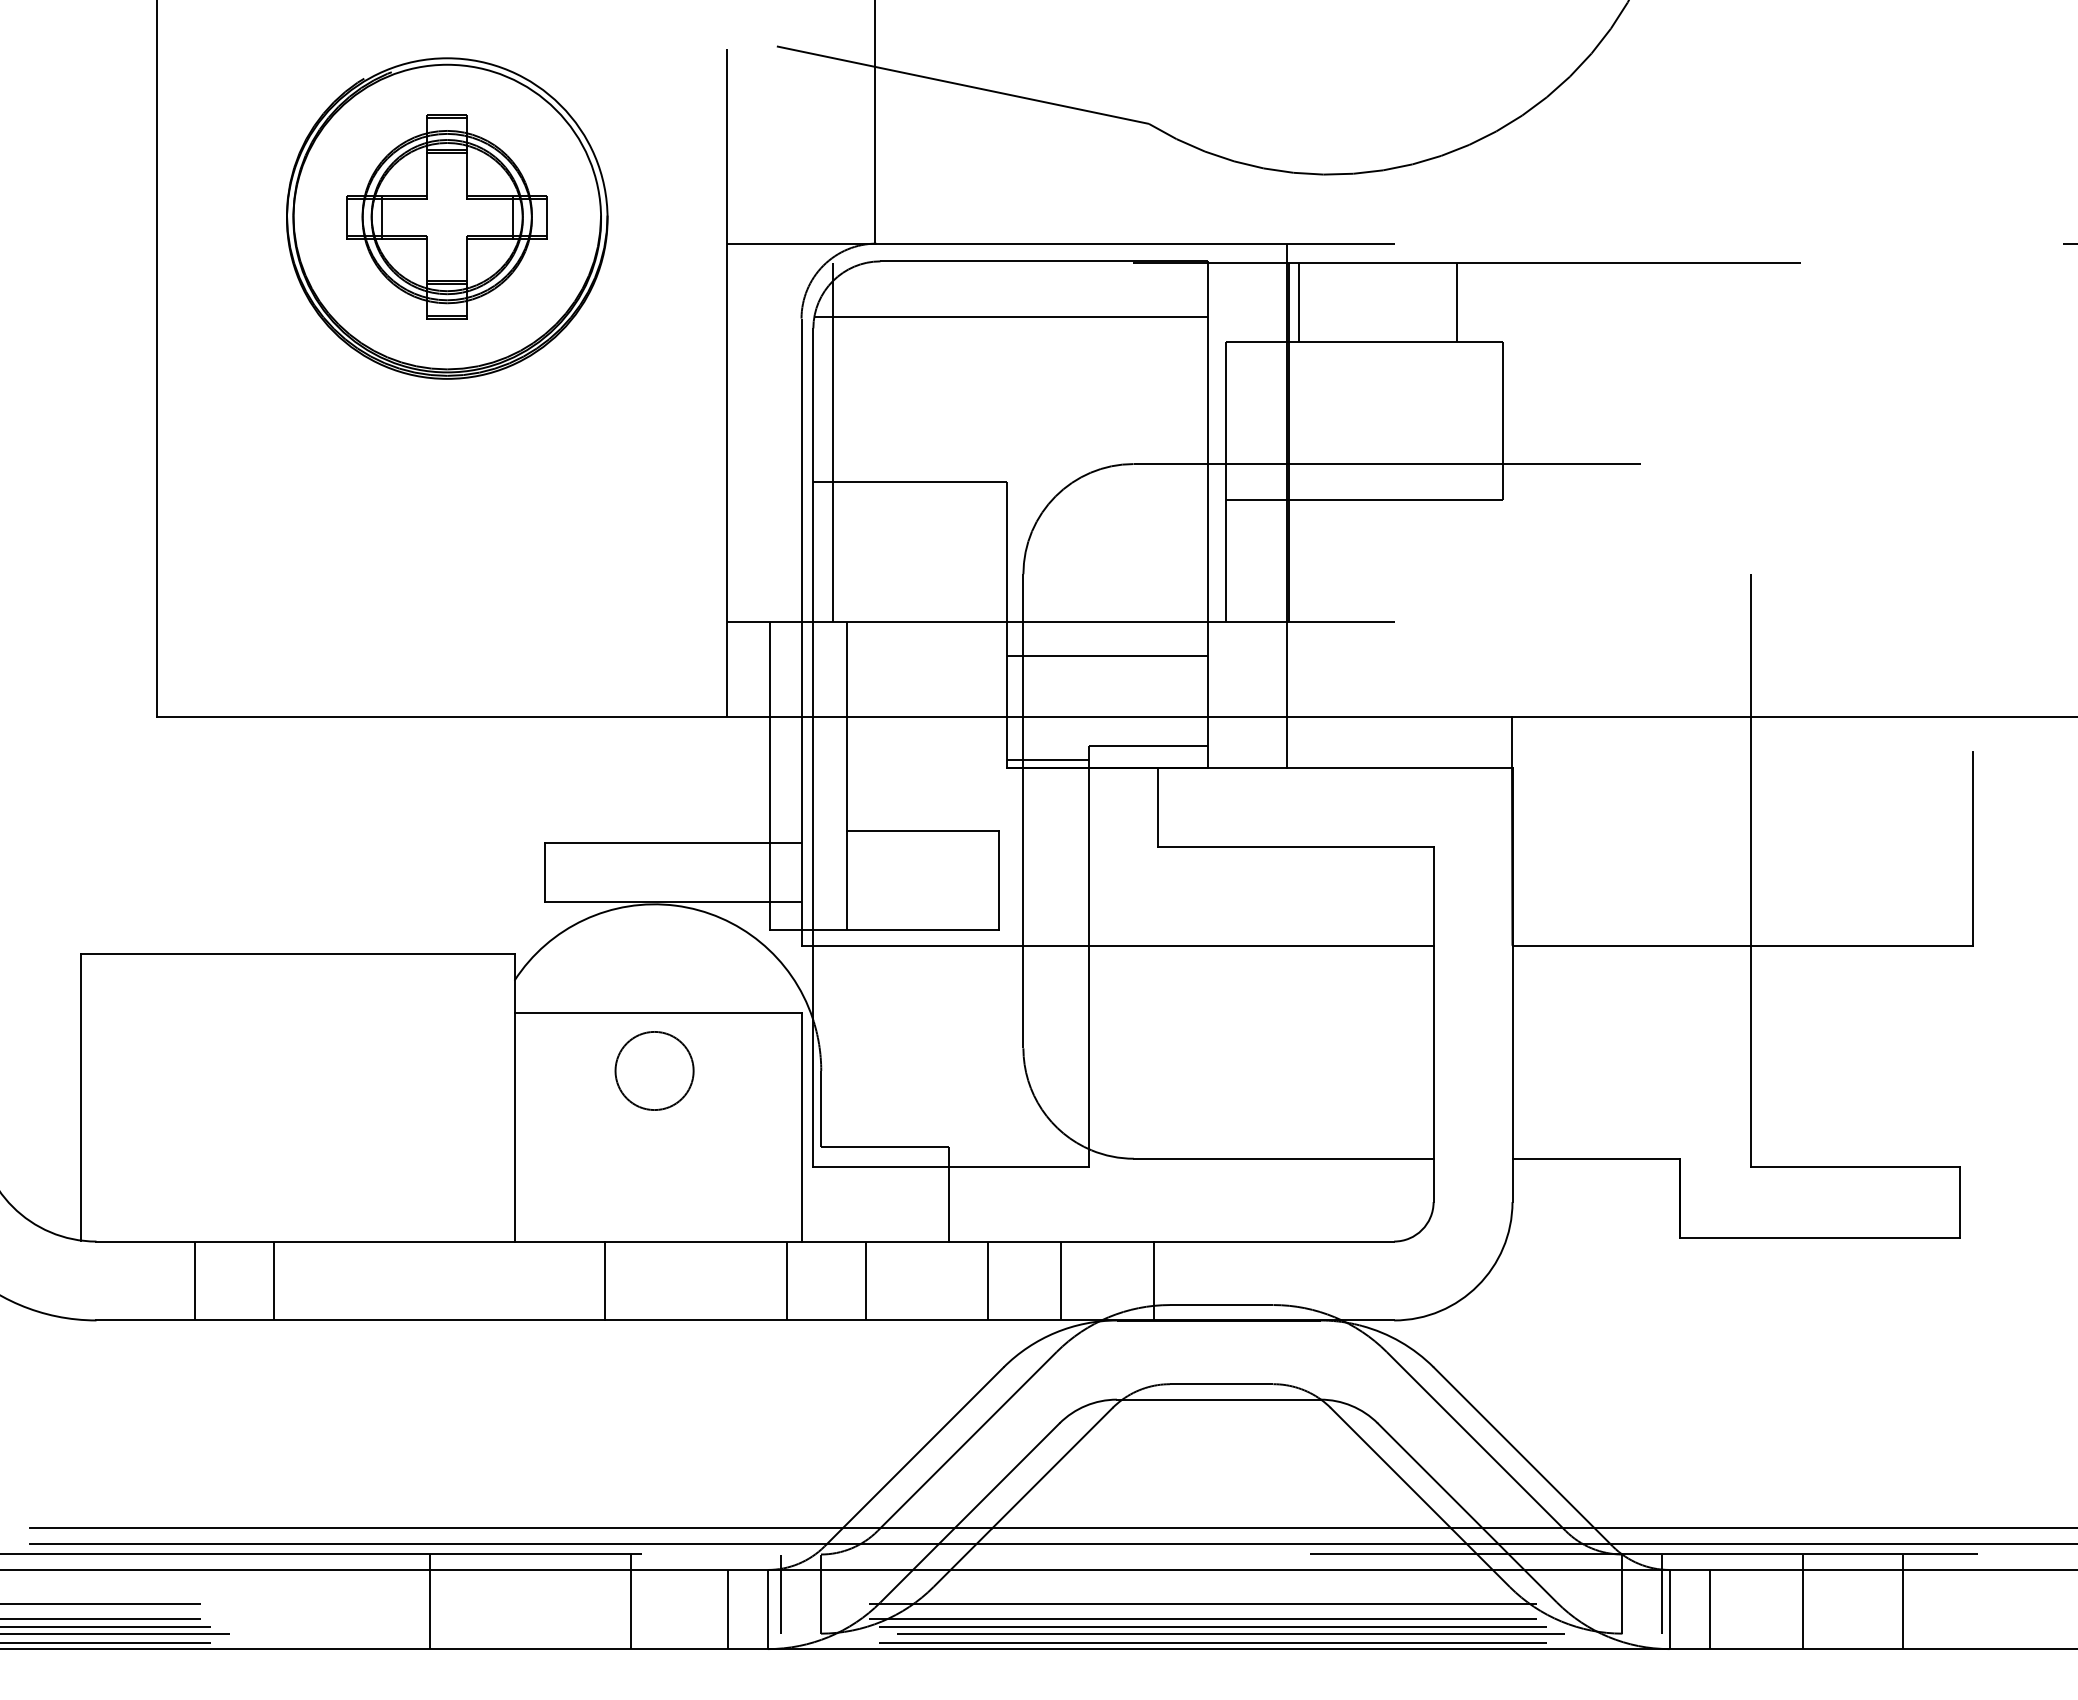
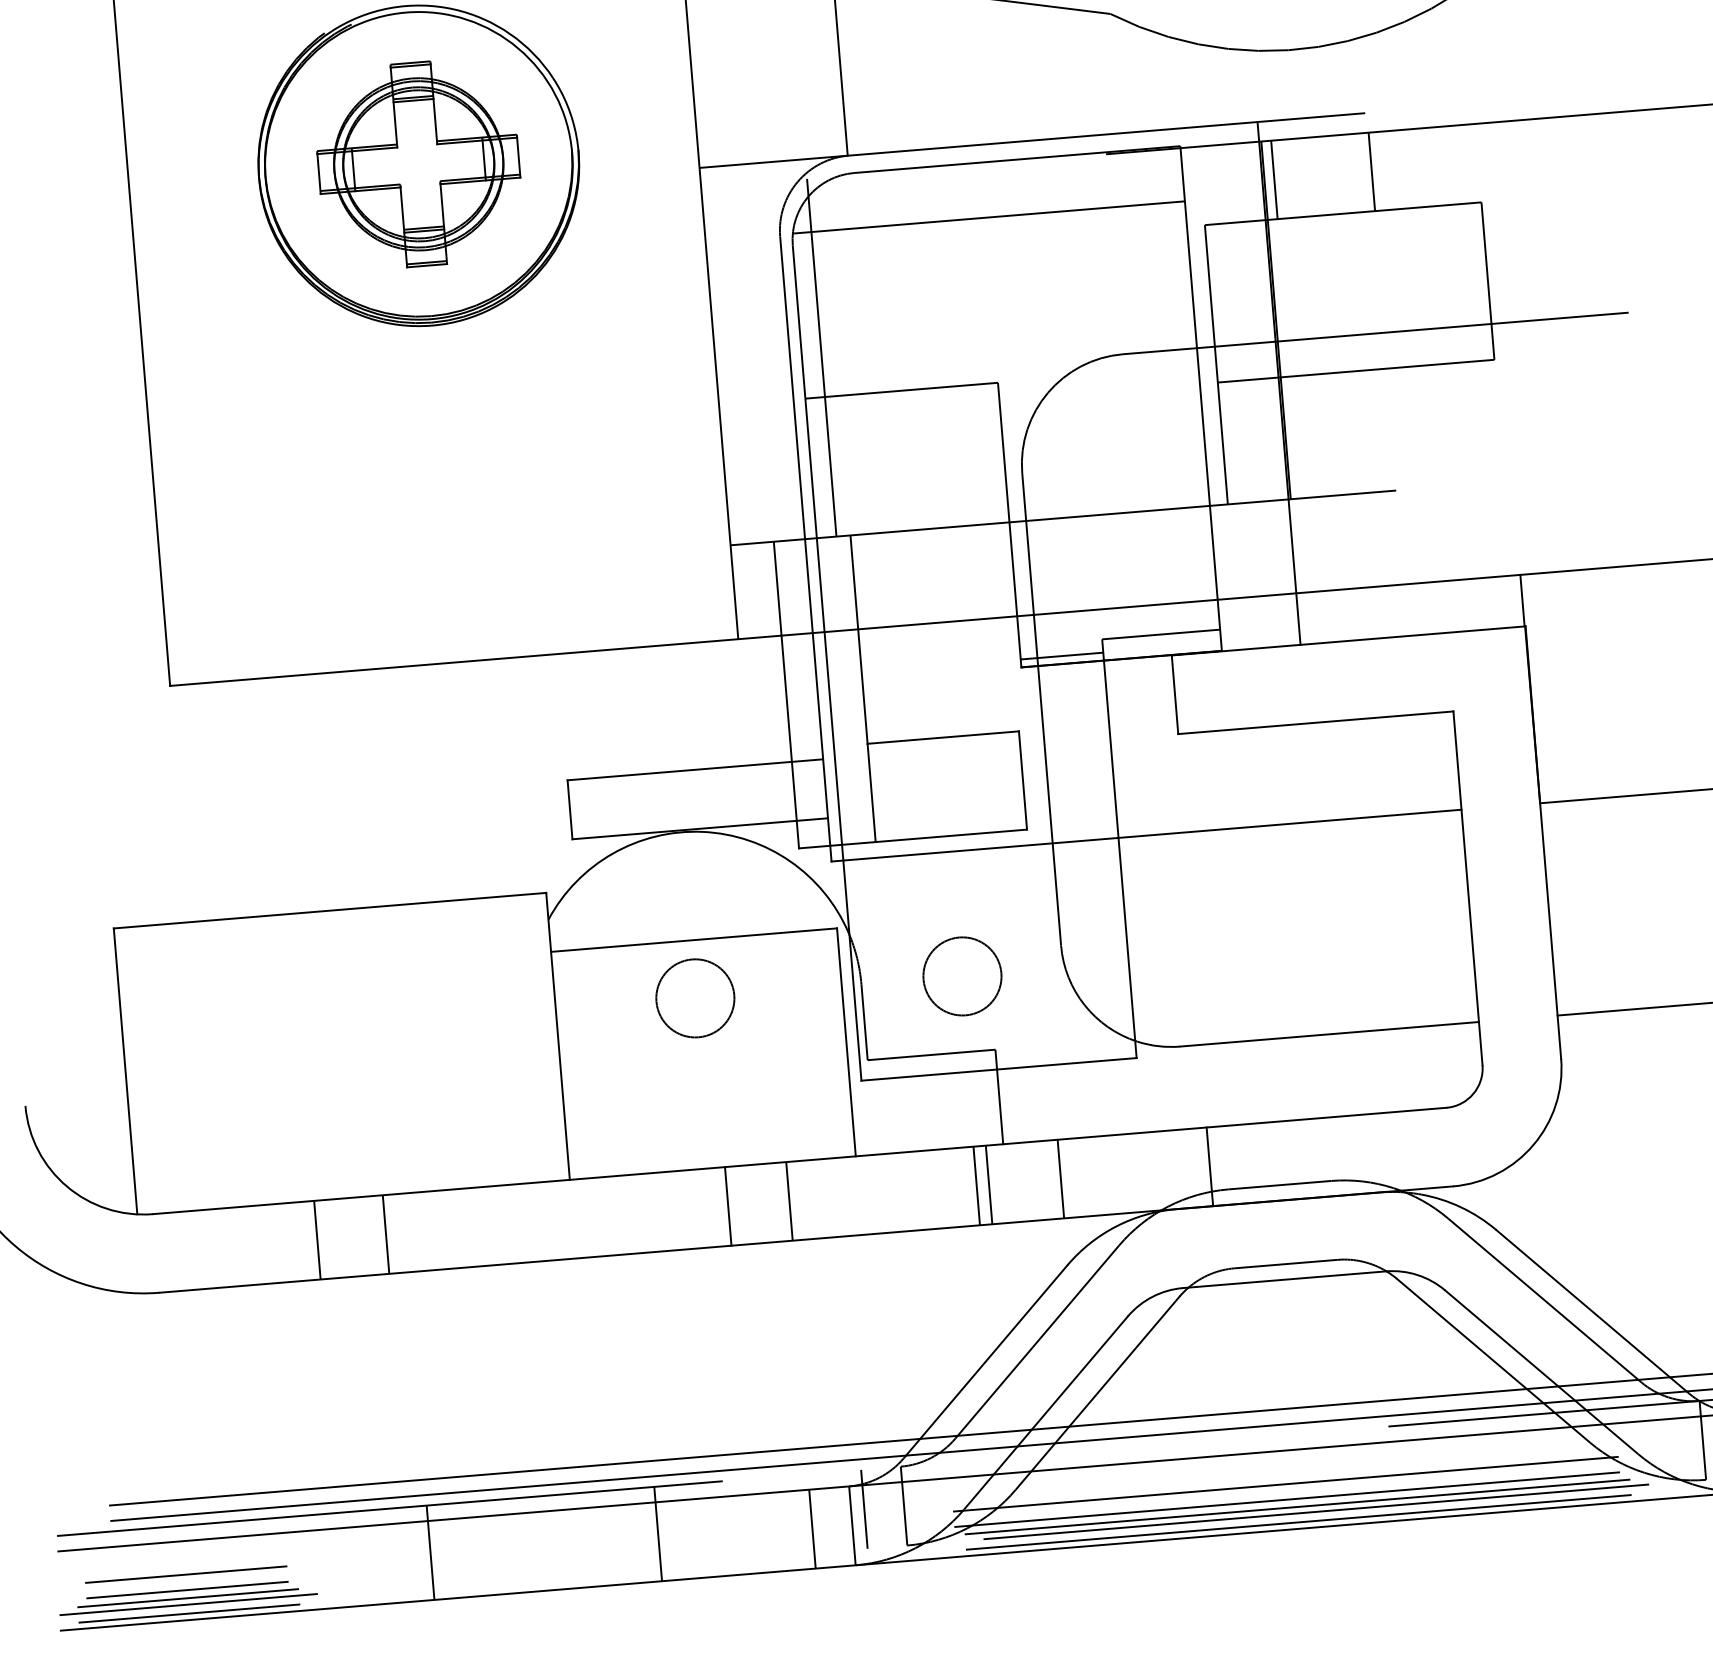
line: (1456, 302) -> (1371, 171), moved
line: (1106, 655) -> (1111, 547), removed
circle: (922, 1070) -> (962, 975), added
line: (195, 1280) -> (317, 1239), moved
line: (273, 1280) -> (385, 1234), moved
line: (605, 1280) -> (728, 1205), moved
line: (786, 1280) -> (789, 1200), moved
line: (865, 1280) -> (976, 1185), moved
line: (988, 1280) -> (989, 1184), moved
line: (1061, 1280) -> (1061, 1178), moved
line: (430, 1601) -> (430, 1552), moved
line: (630, 1601) -> (658, 1533), moved

